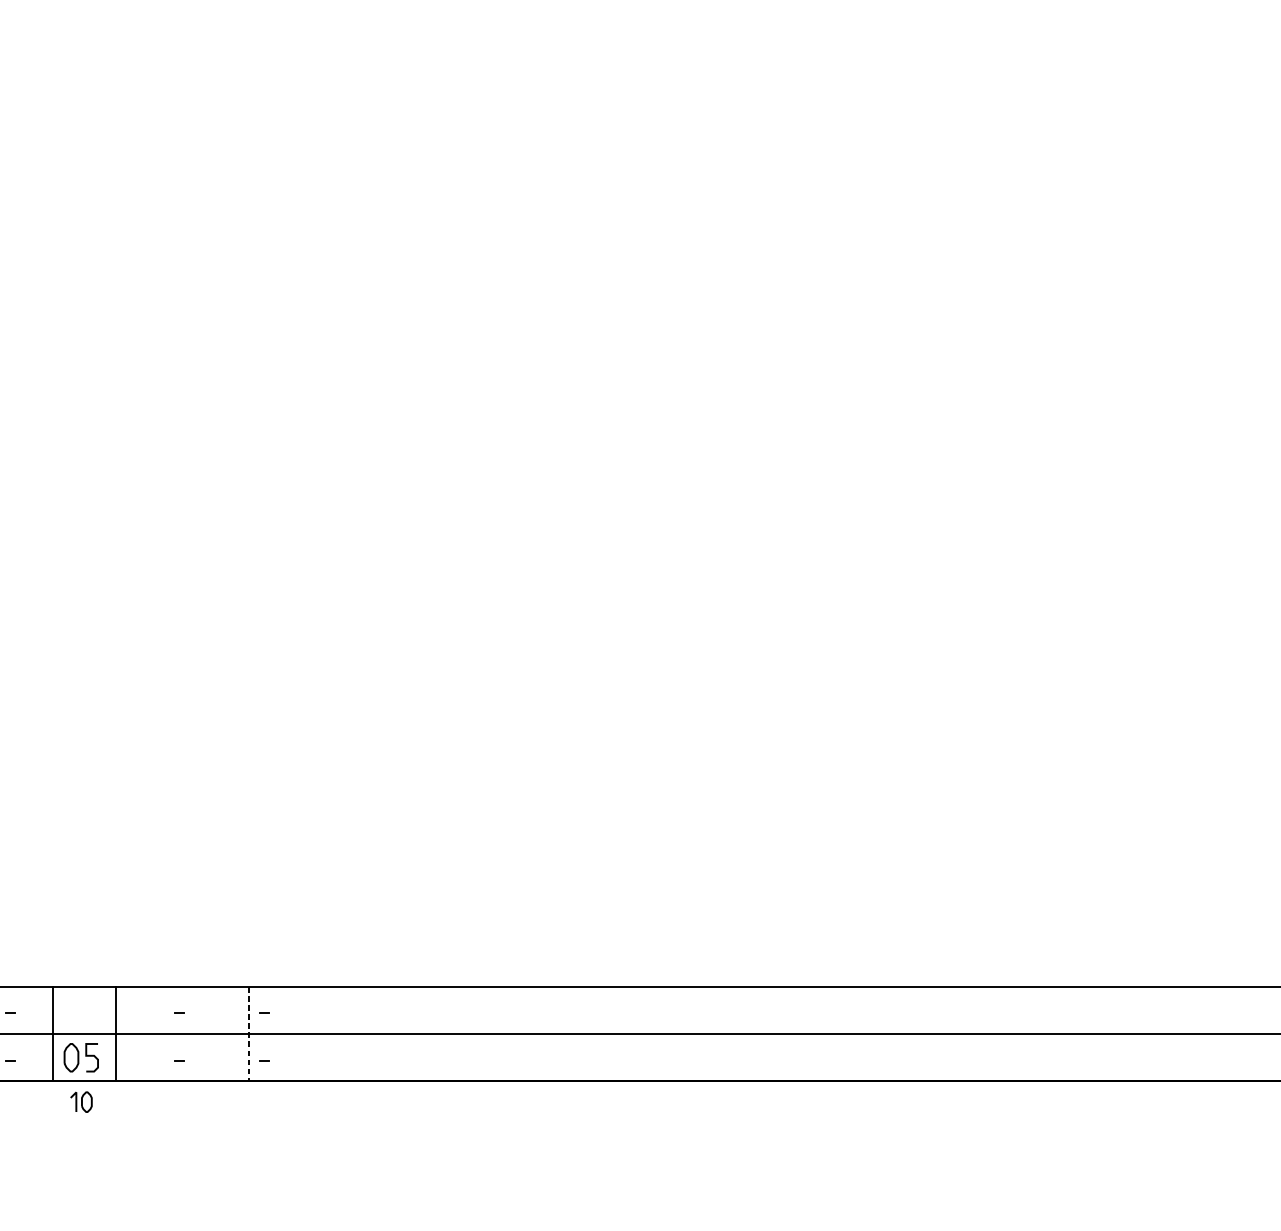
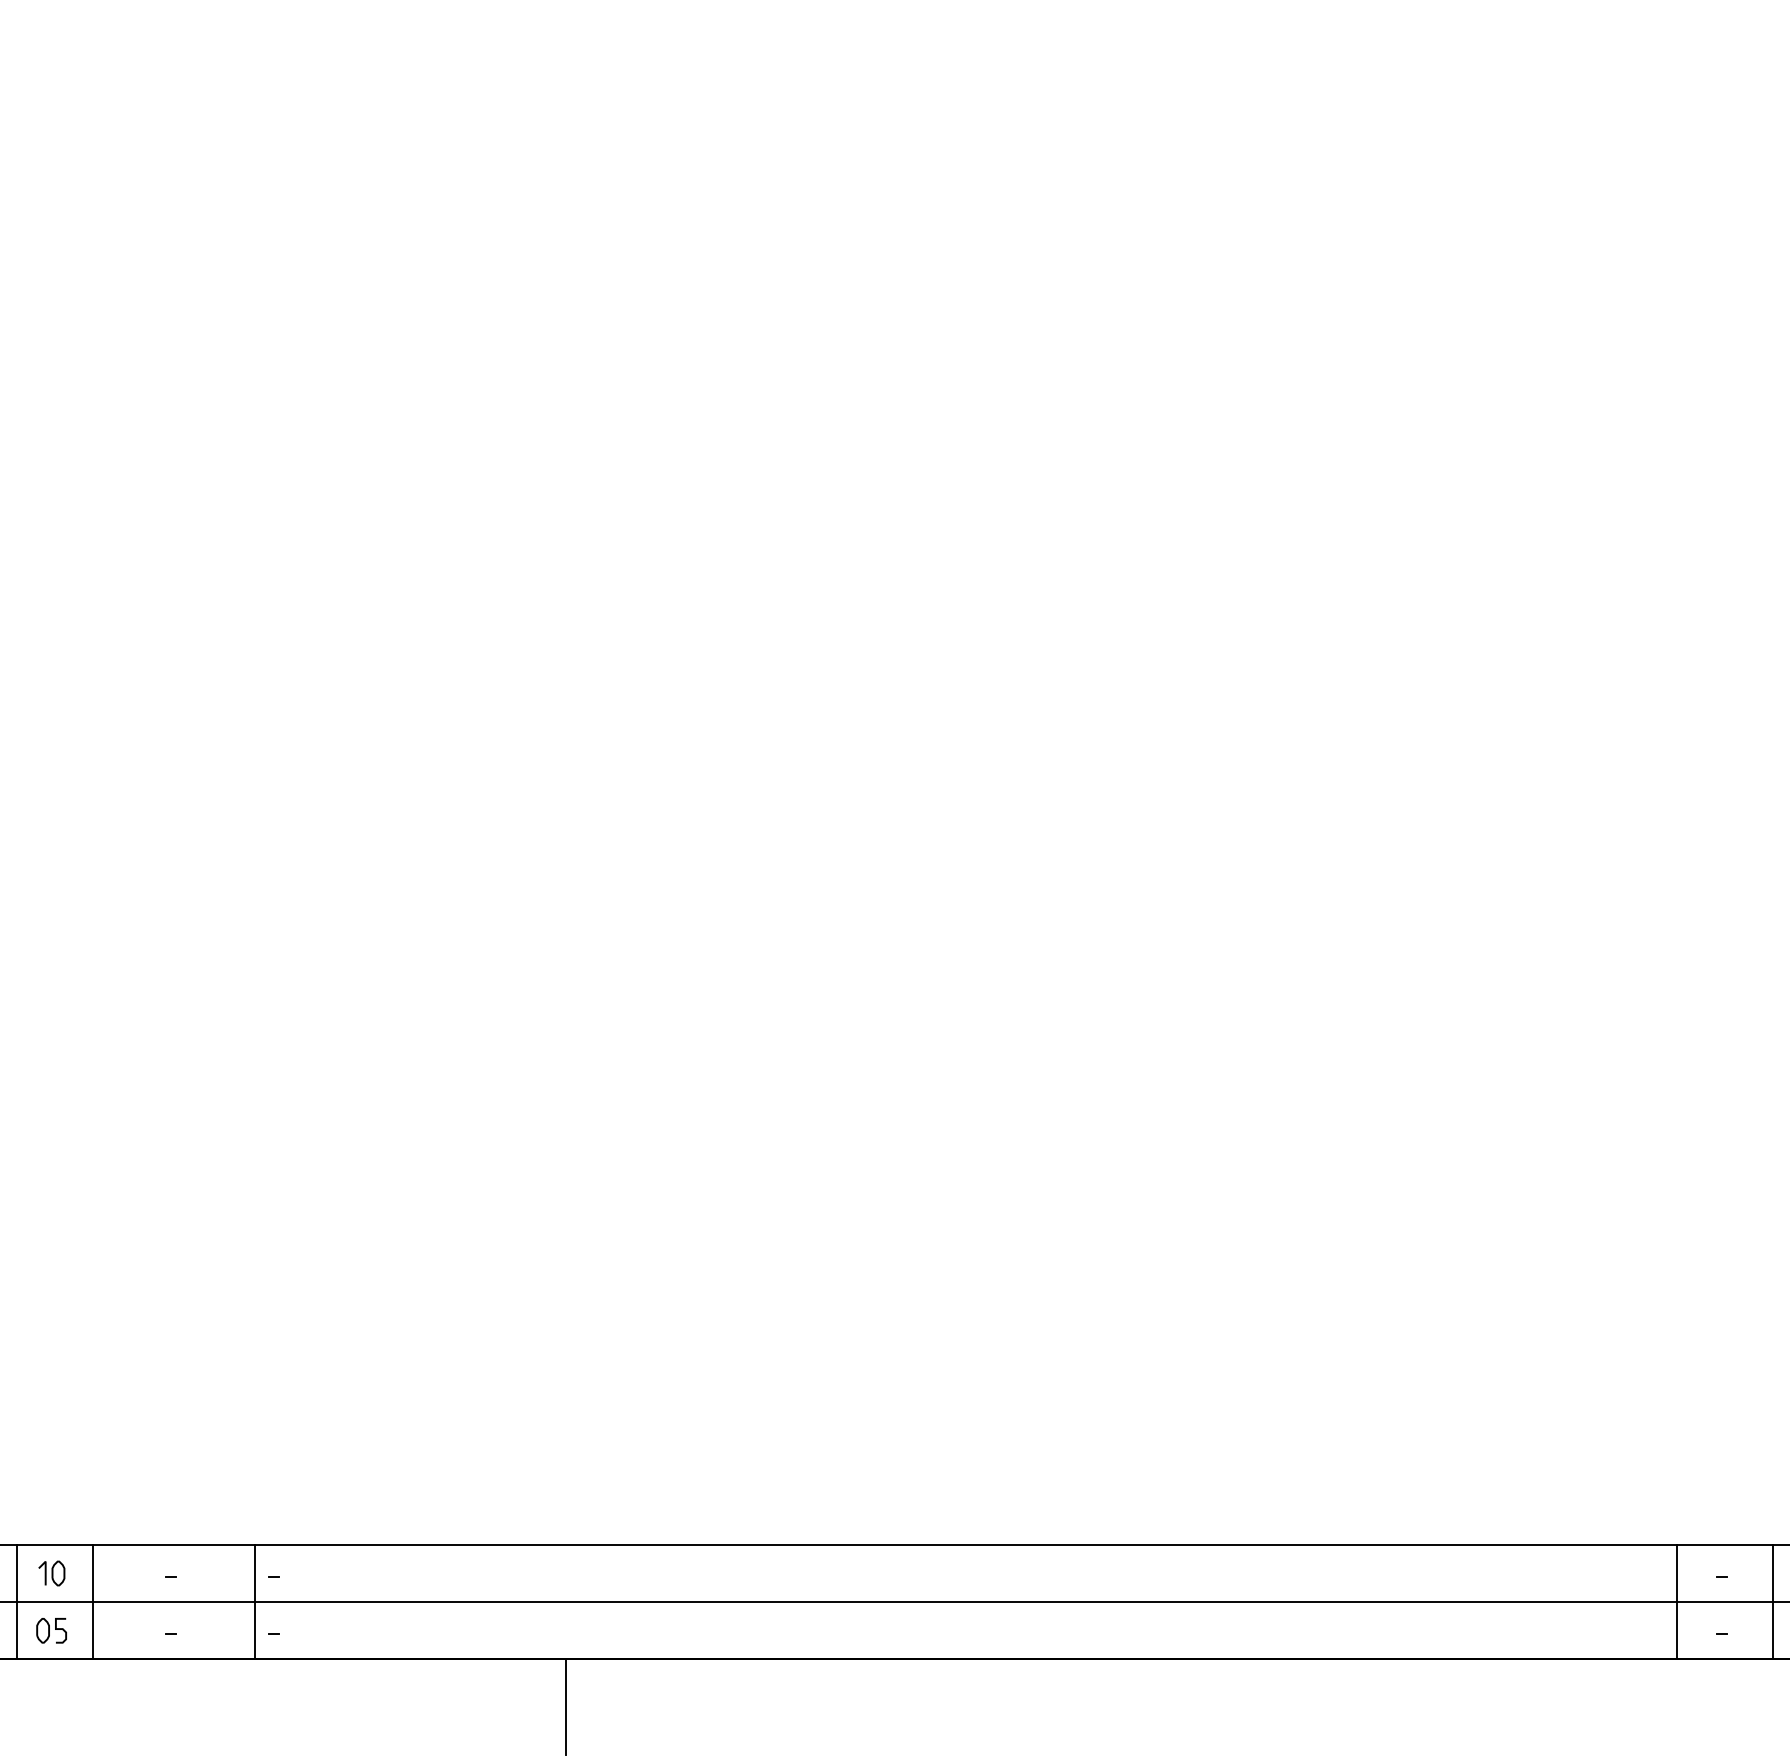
line: (249, 1034) -> (255, 1602), dashed -> solid
part: (81, 1057) -> (51, 1630), size x0.71
part: (81, 1102) -> (51, 1573), moved
line: (505, 1120) -> (565, 1706), added

